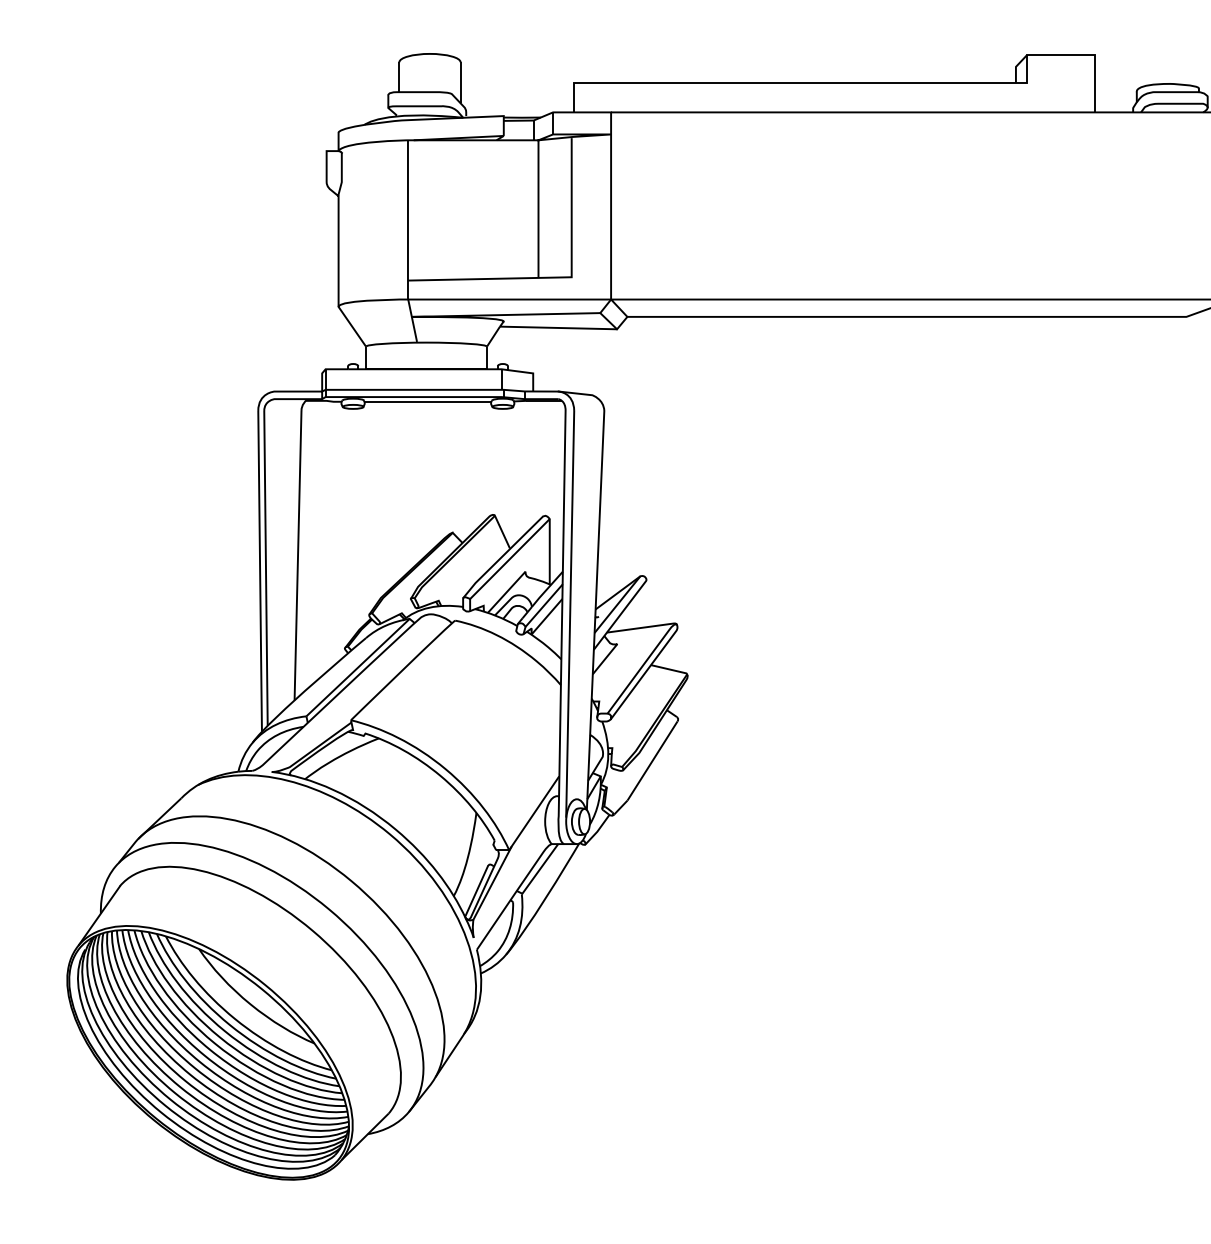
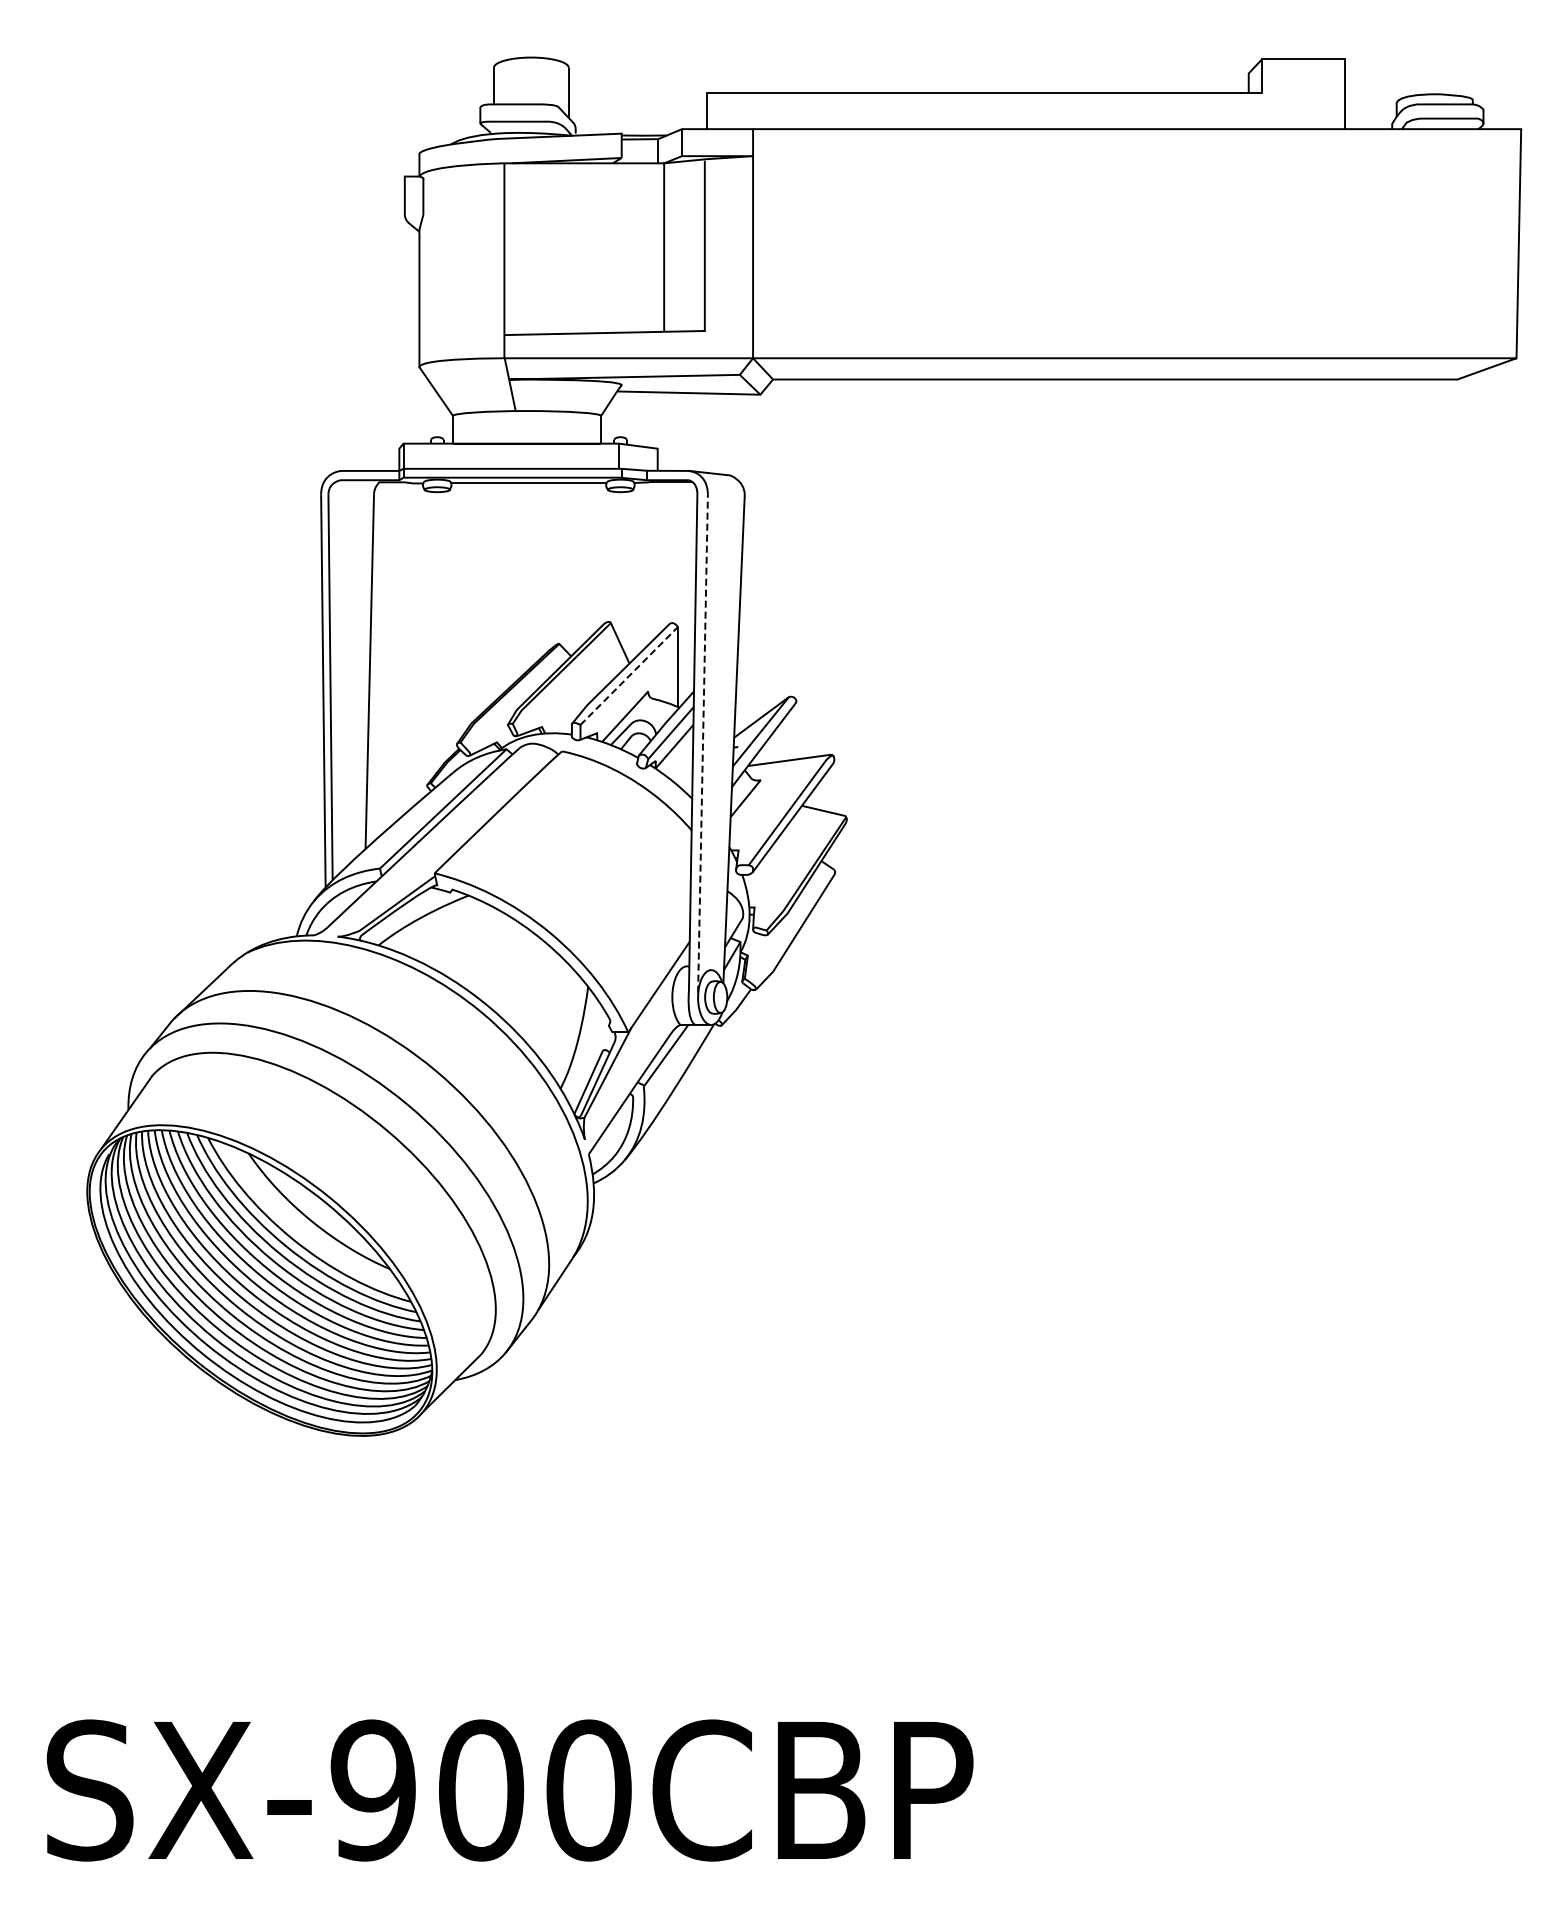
line: (510, 558) -> (629, 675), solid -> dashed
line: (570, 614) -> (703, 743), solid -> dashed

